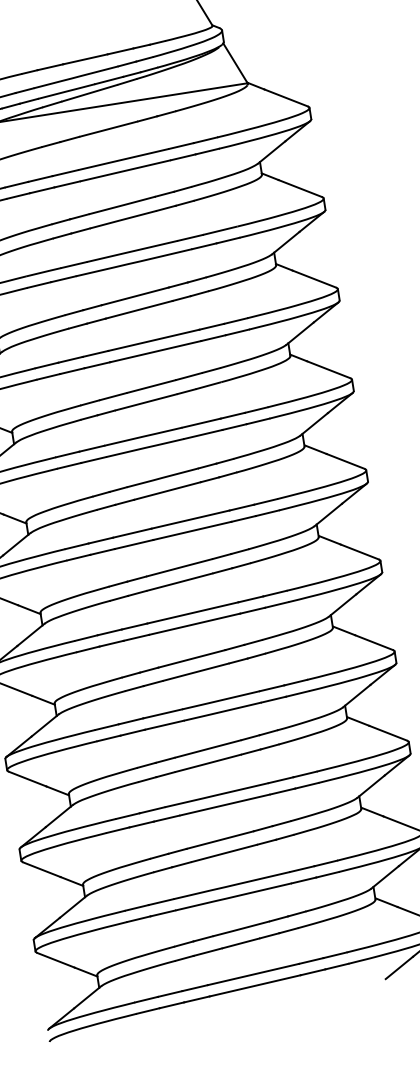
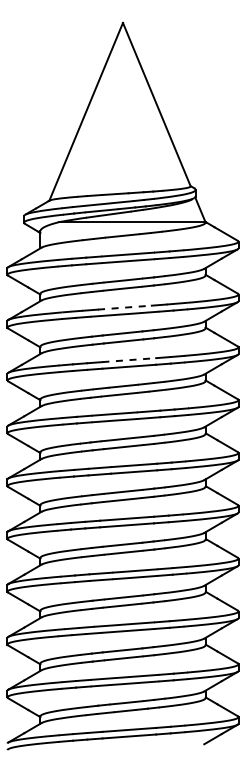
line: (131, 251) -> (124, 307), solid -> dashed
line: (154, 340) -> (129, 360), solid -> dashed

